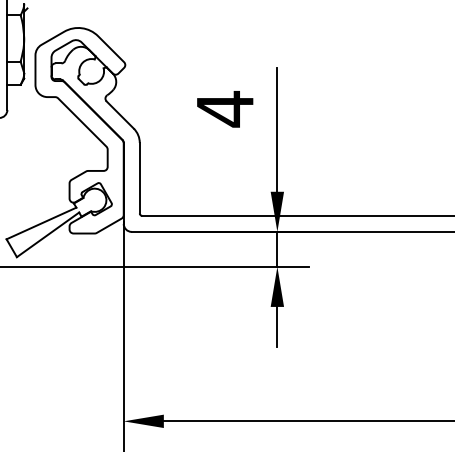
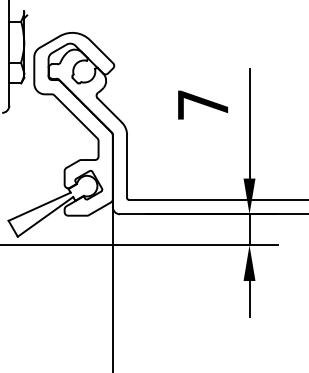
text: (225, 109) -> (203, 105), 4 -> 7

